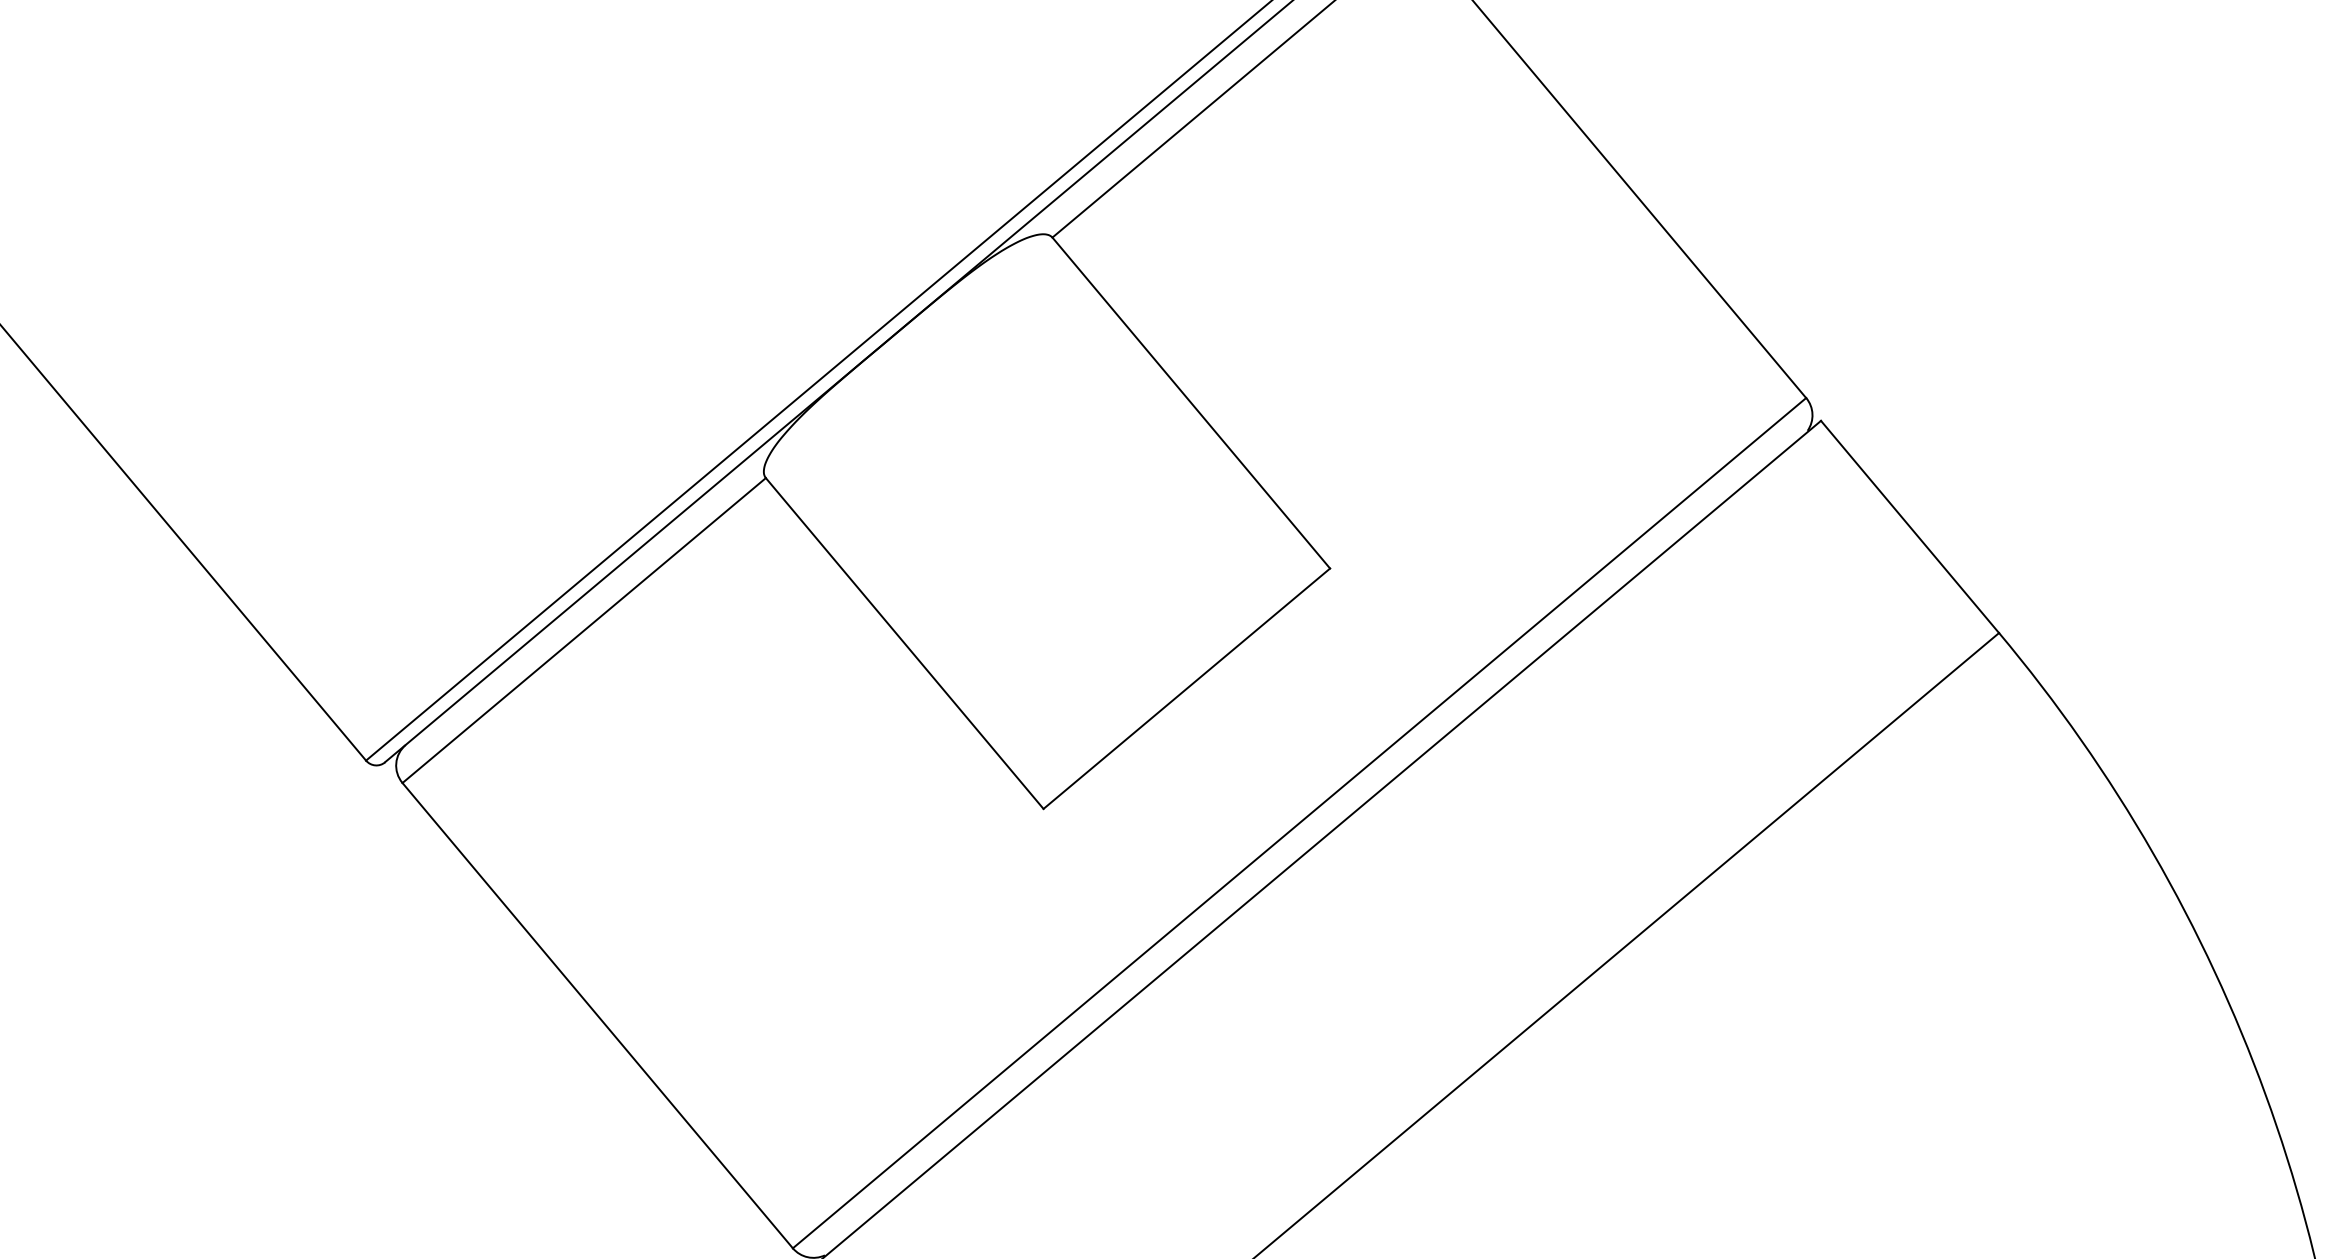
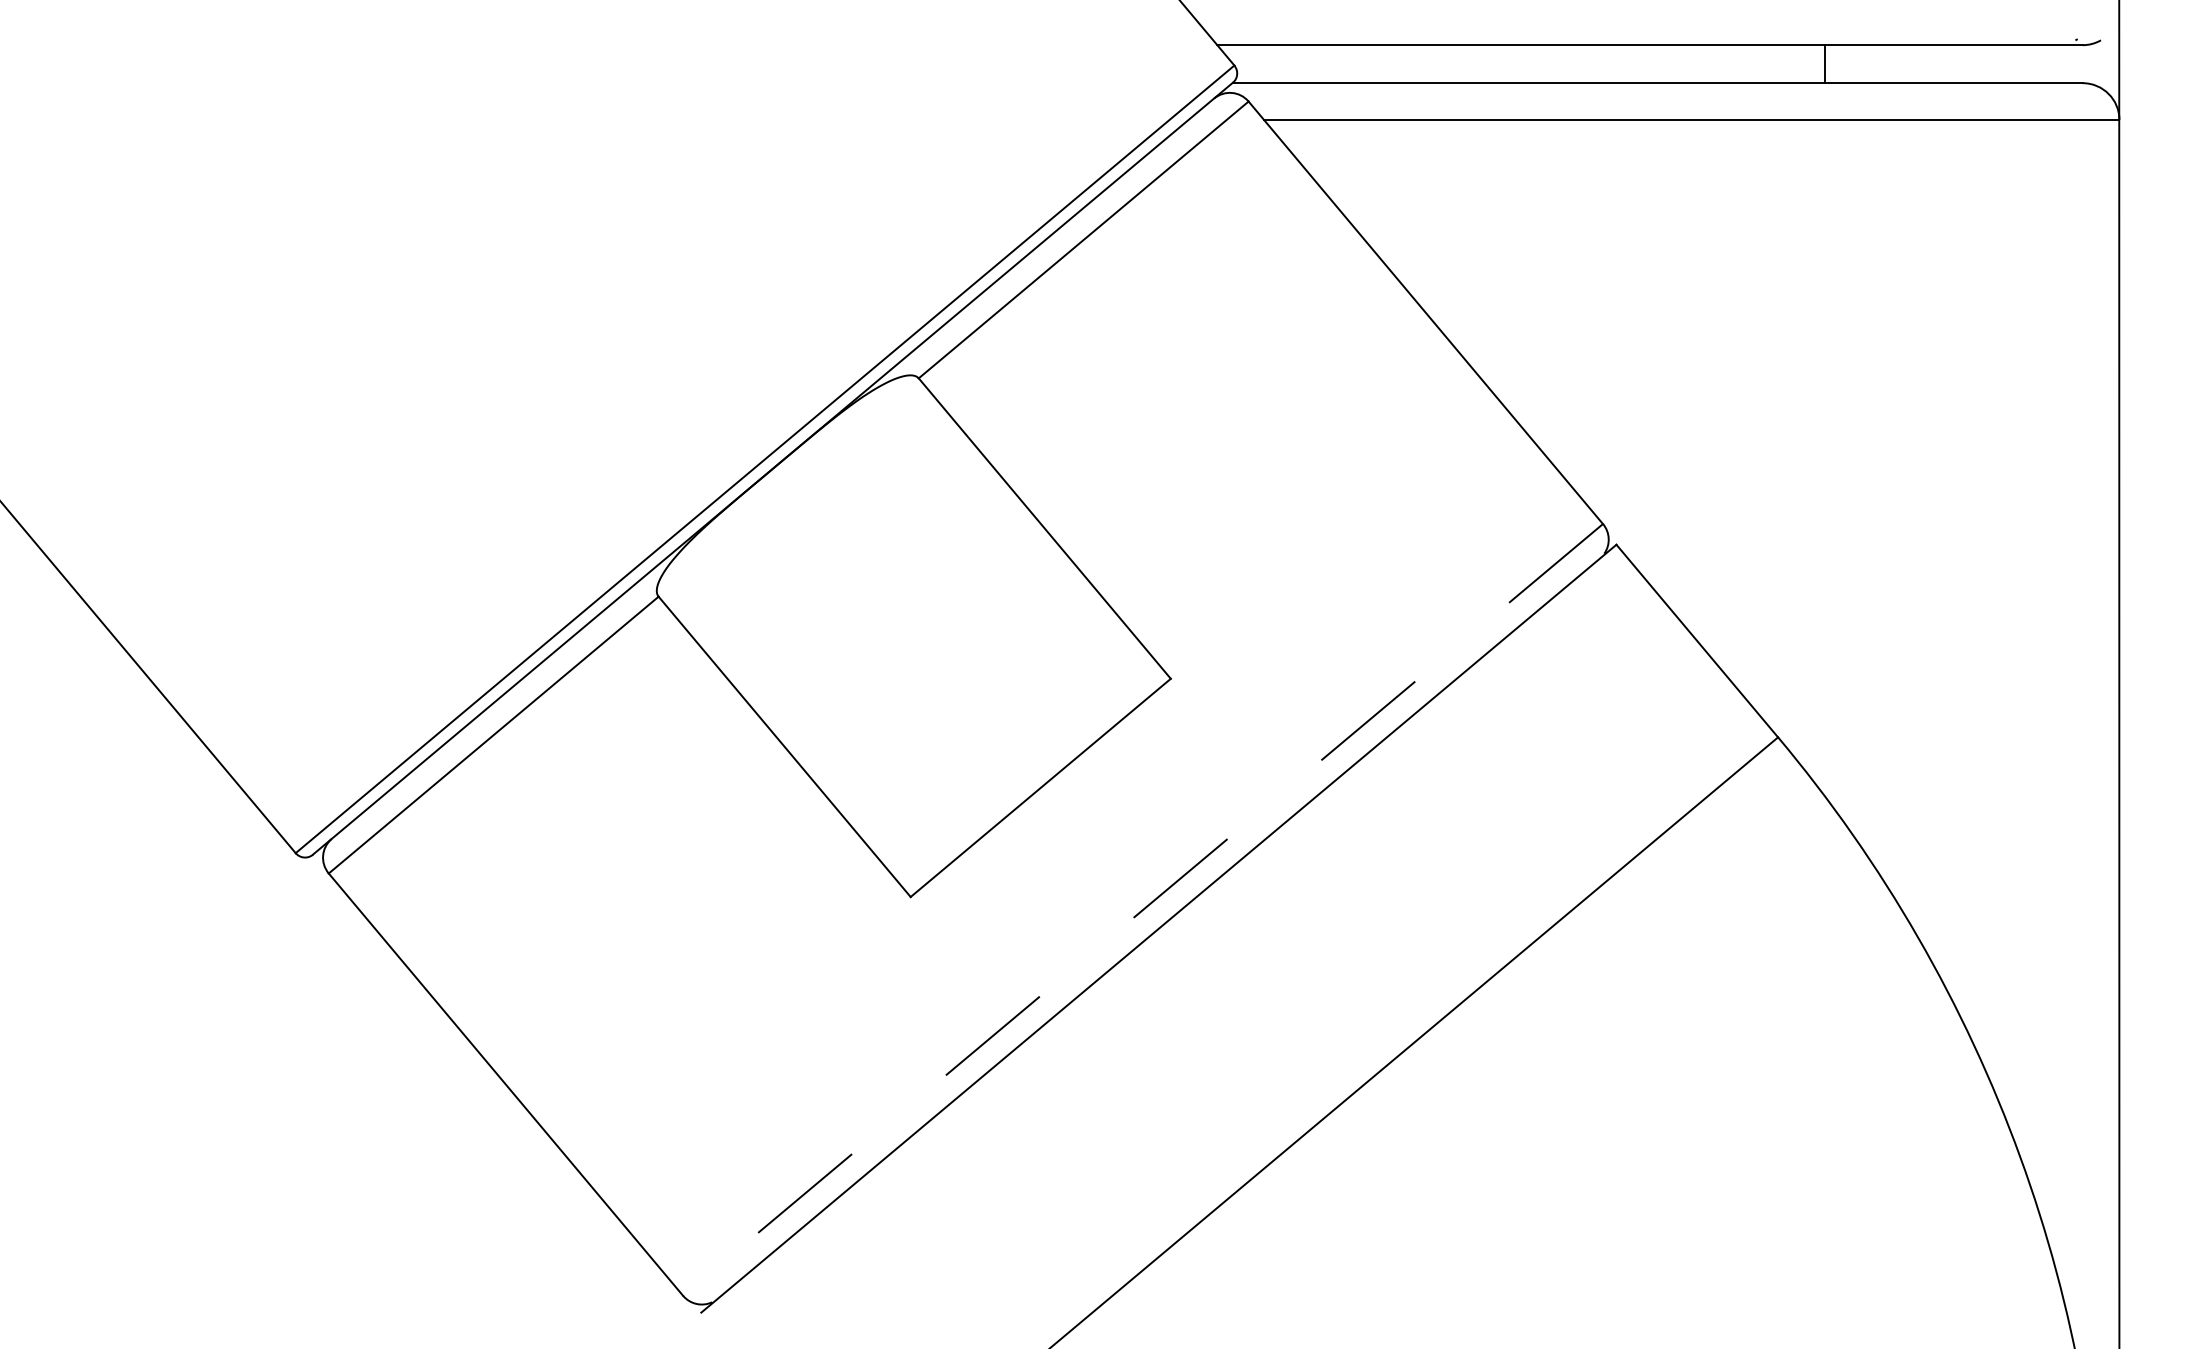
line: (1298, 823) -> (1142, 910), solid -> dashed

